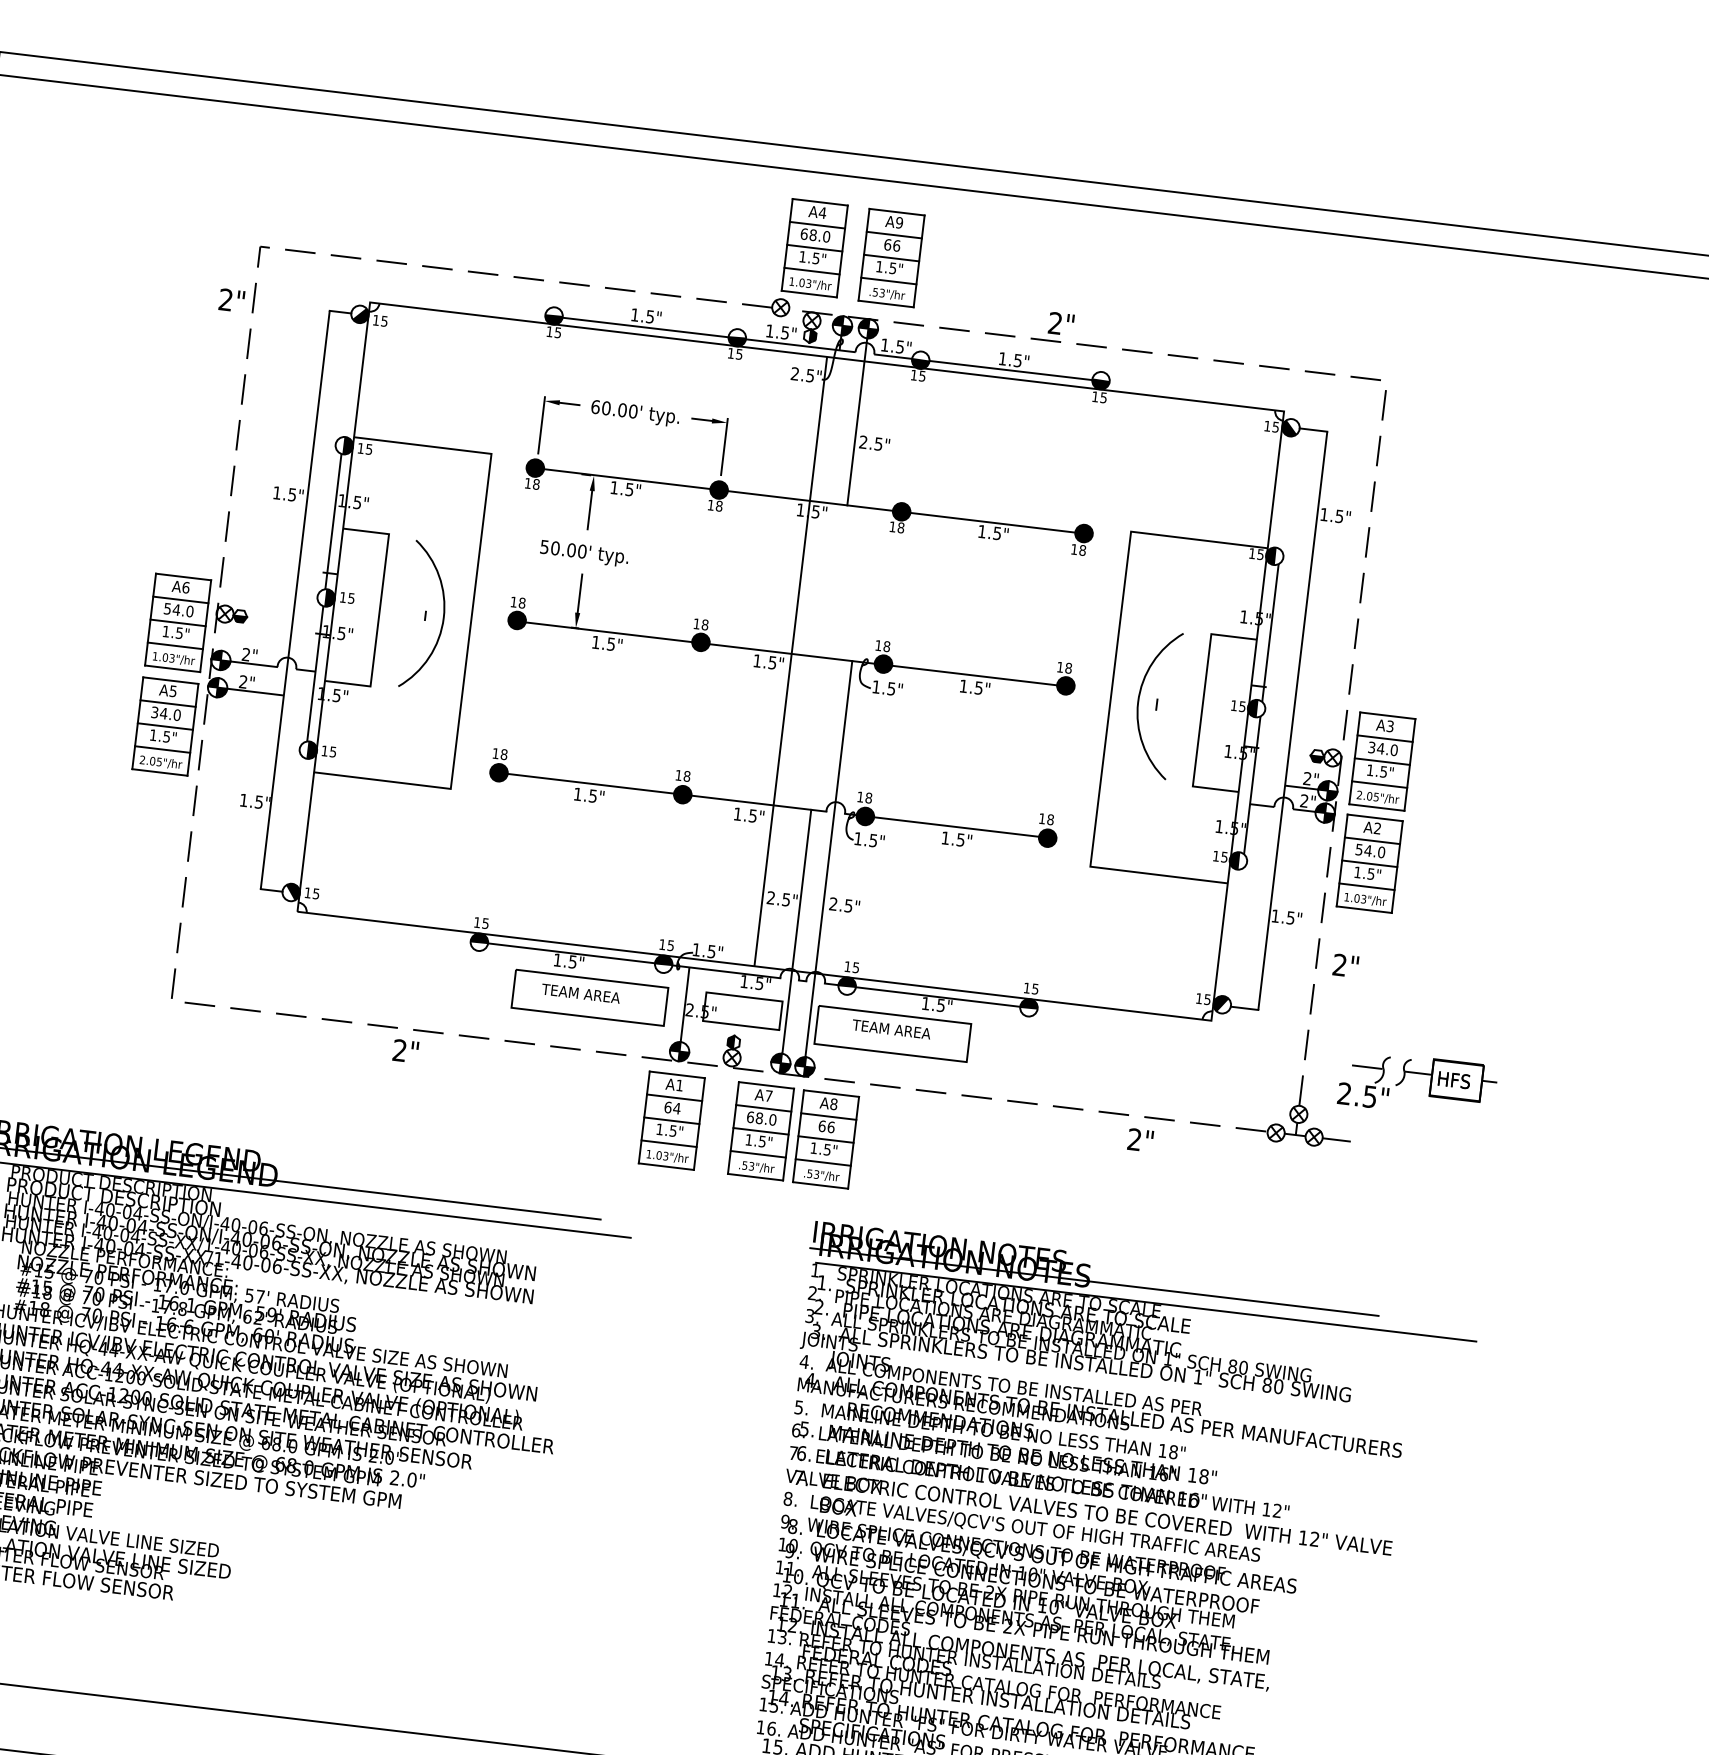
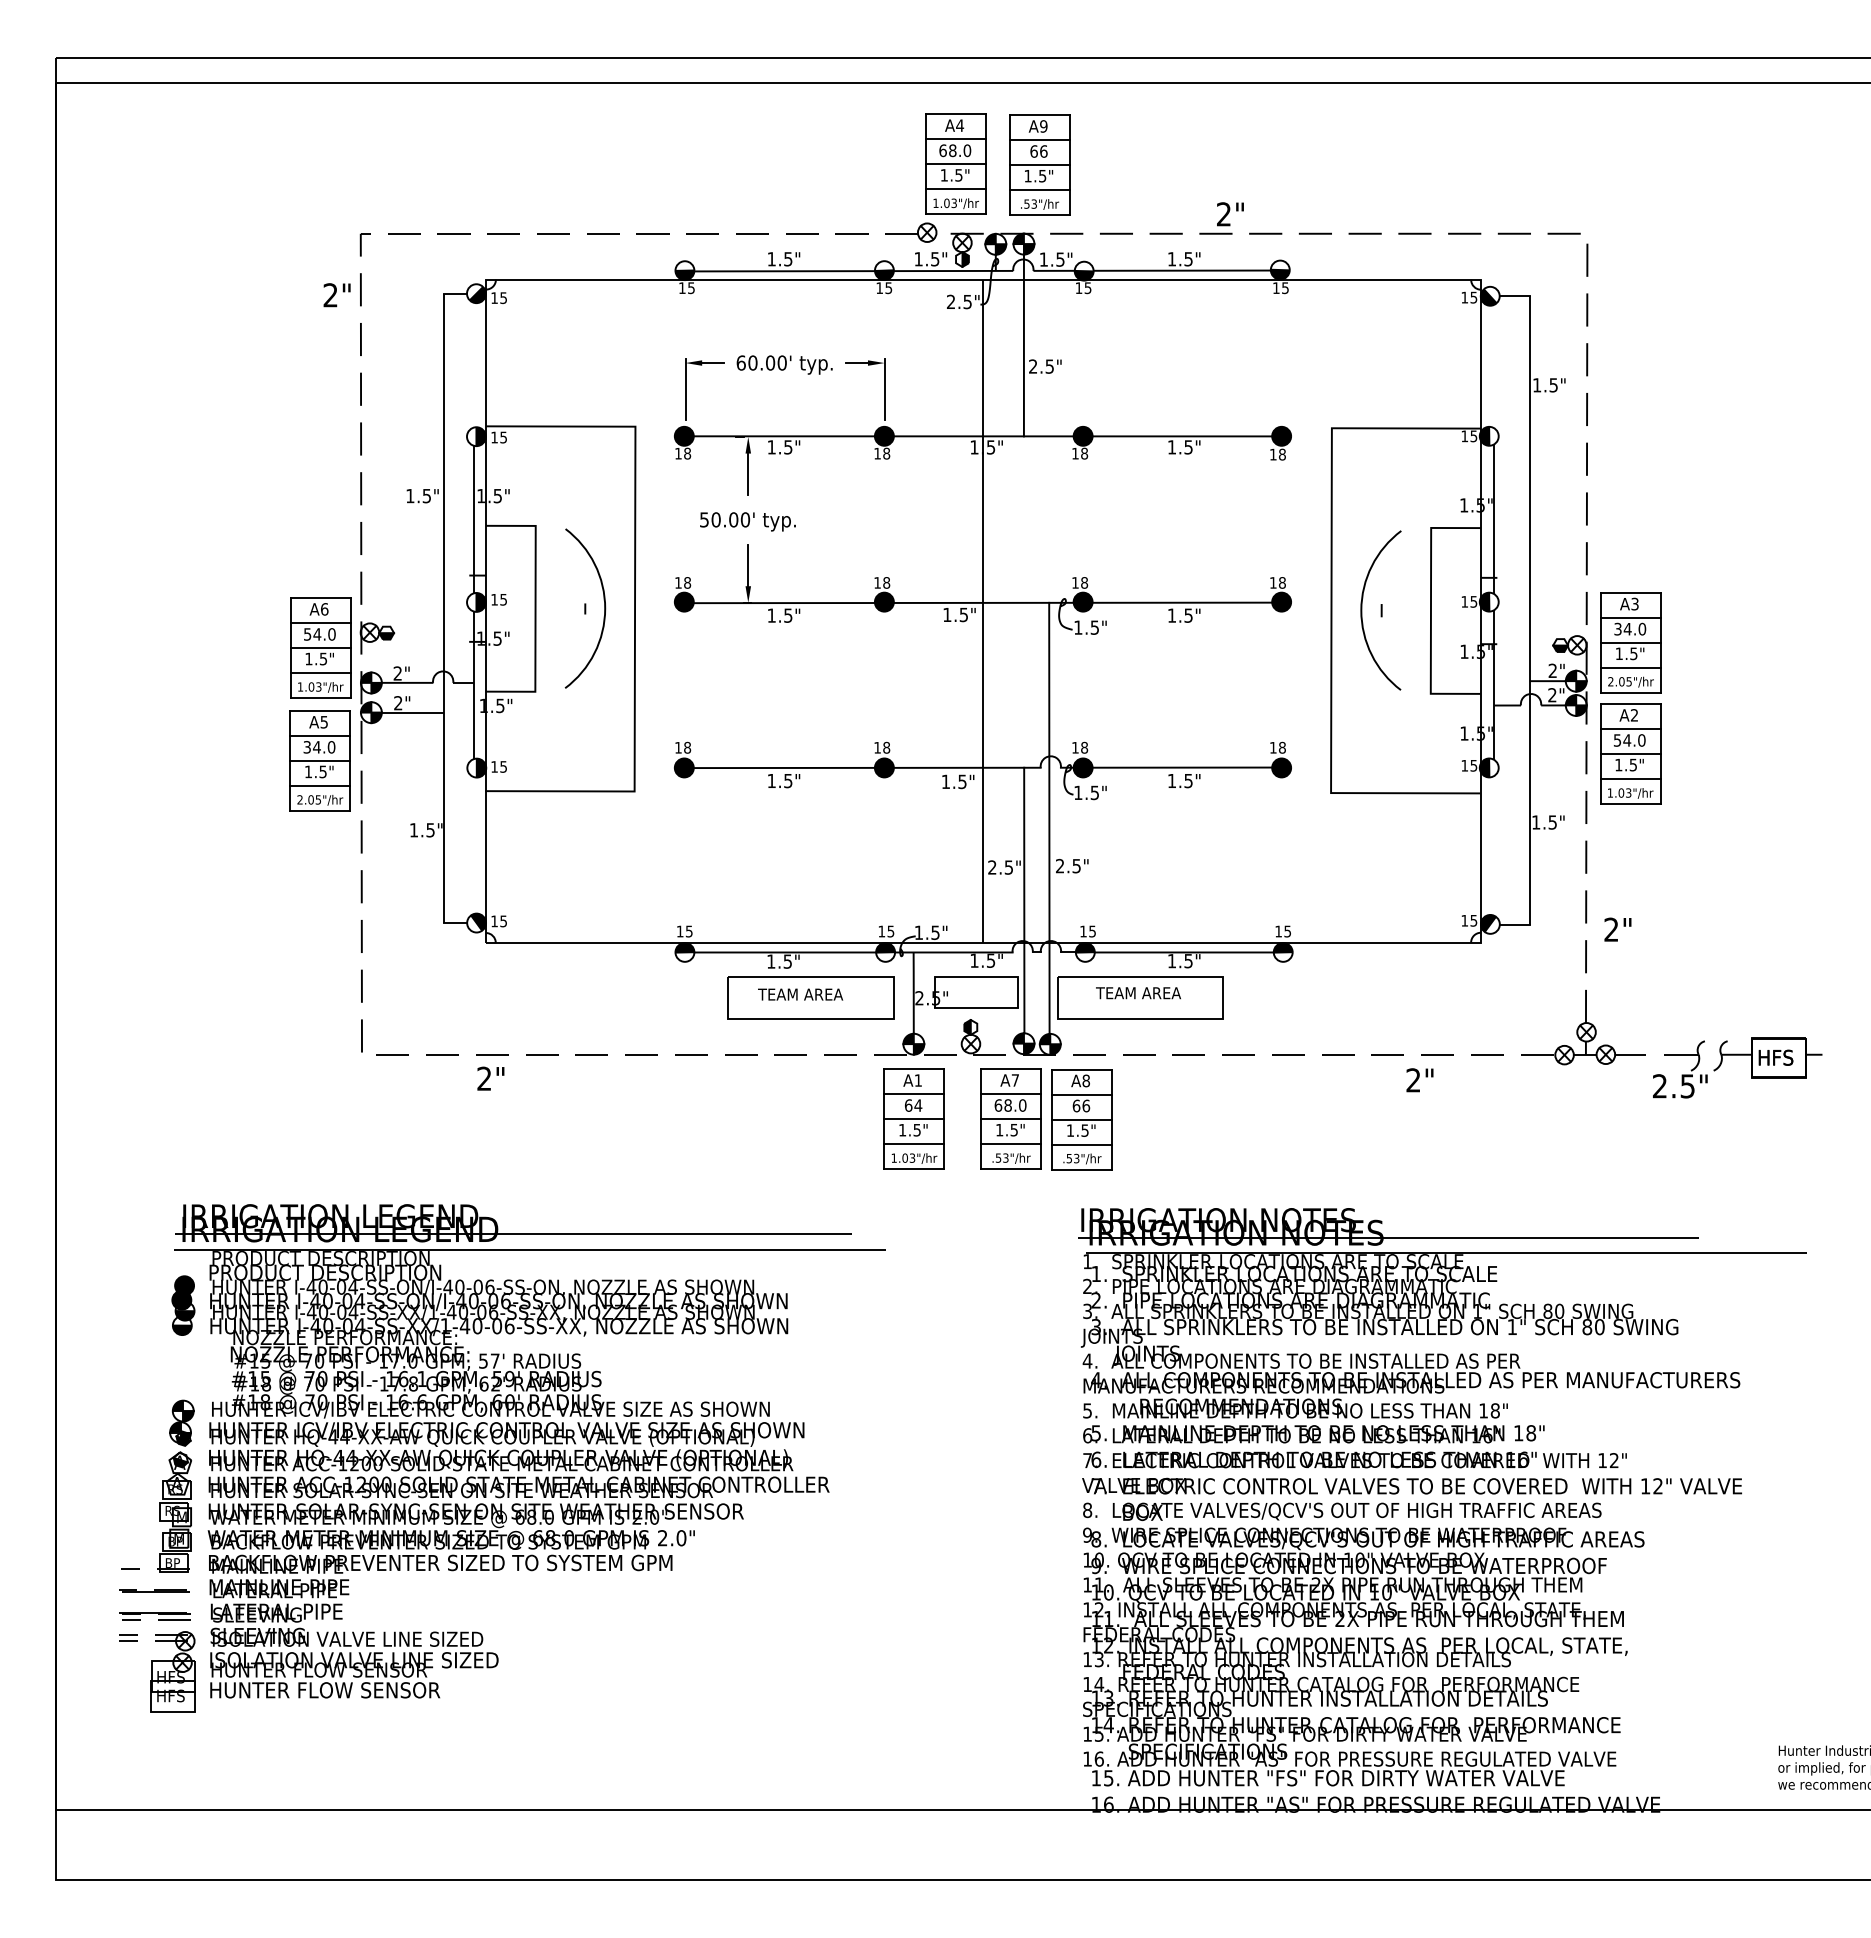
text: (1345, 965) -> (1617, 929), moved
text: (405, 1050) -> (490, 1078), moved
part: (1419, 1073) -> (1737, 1055), moved

